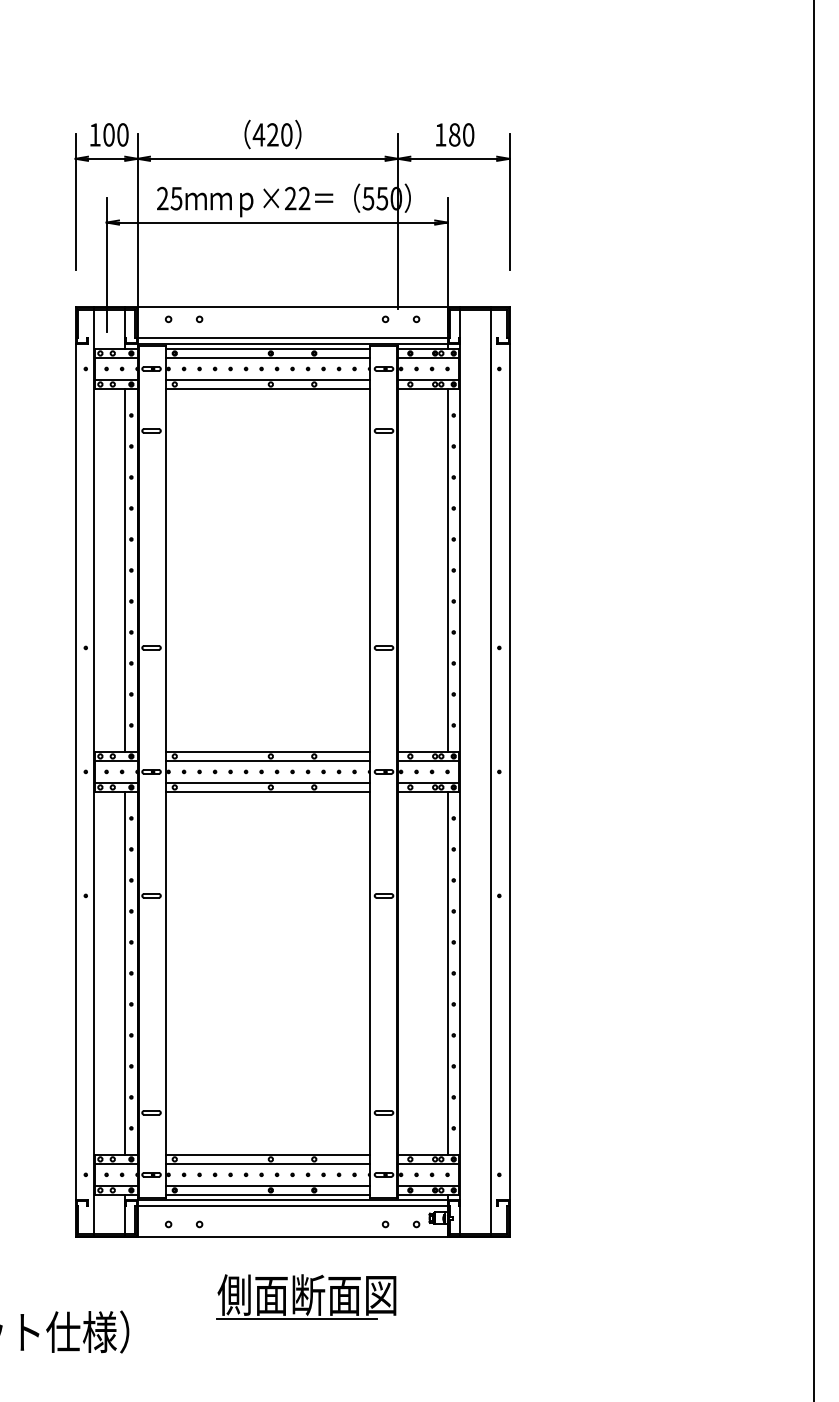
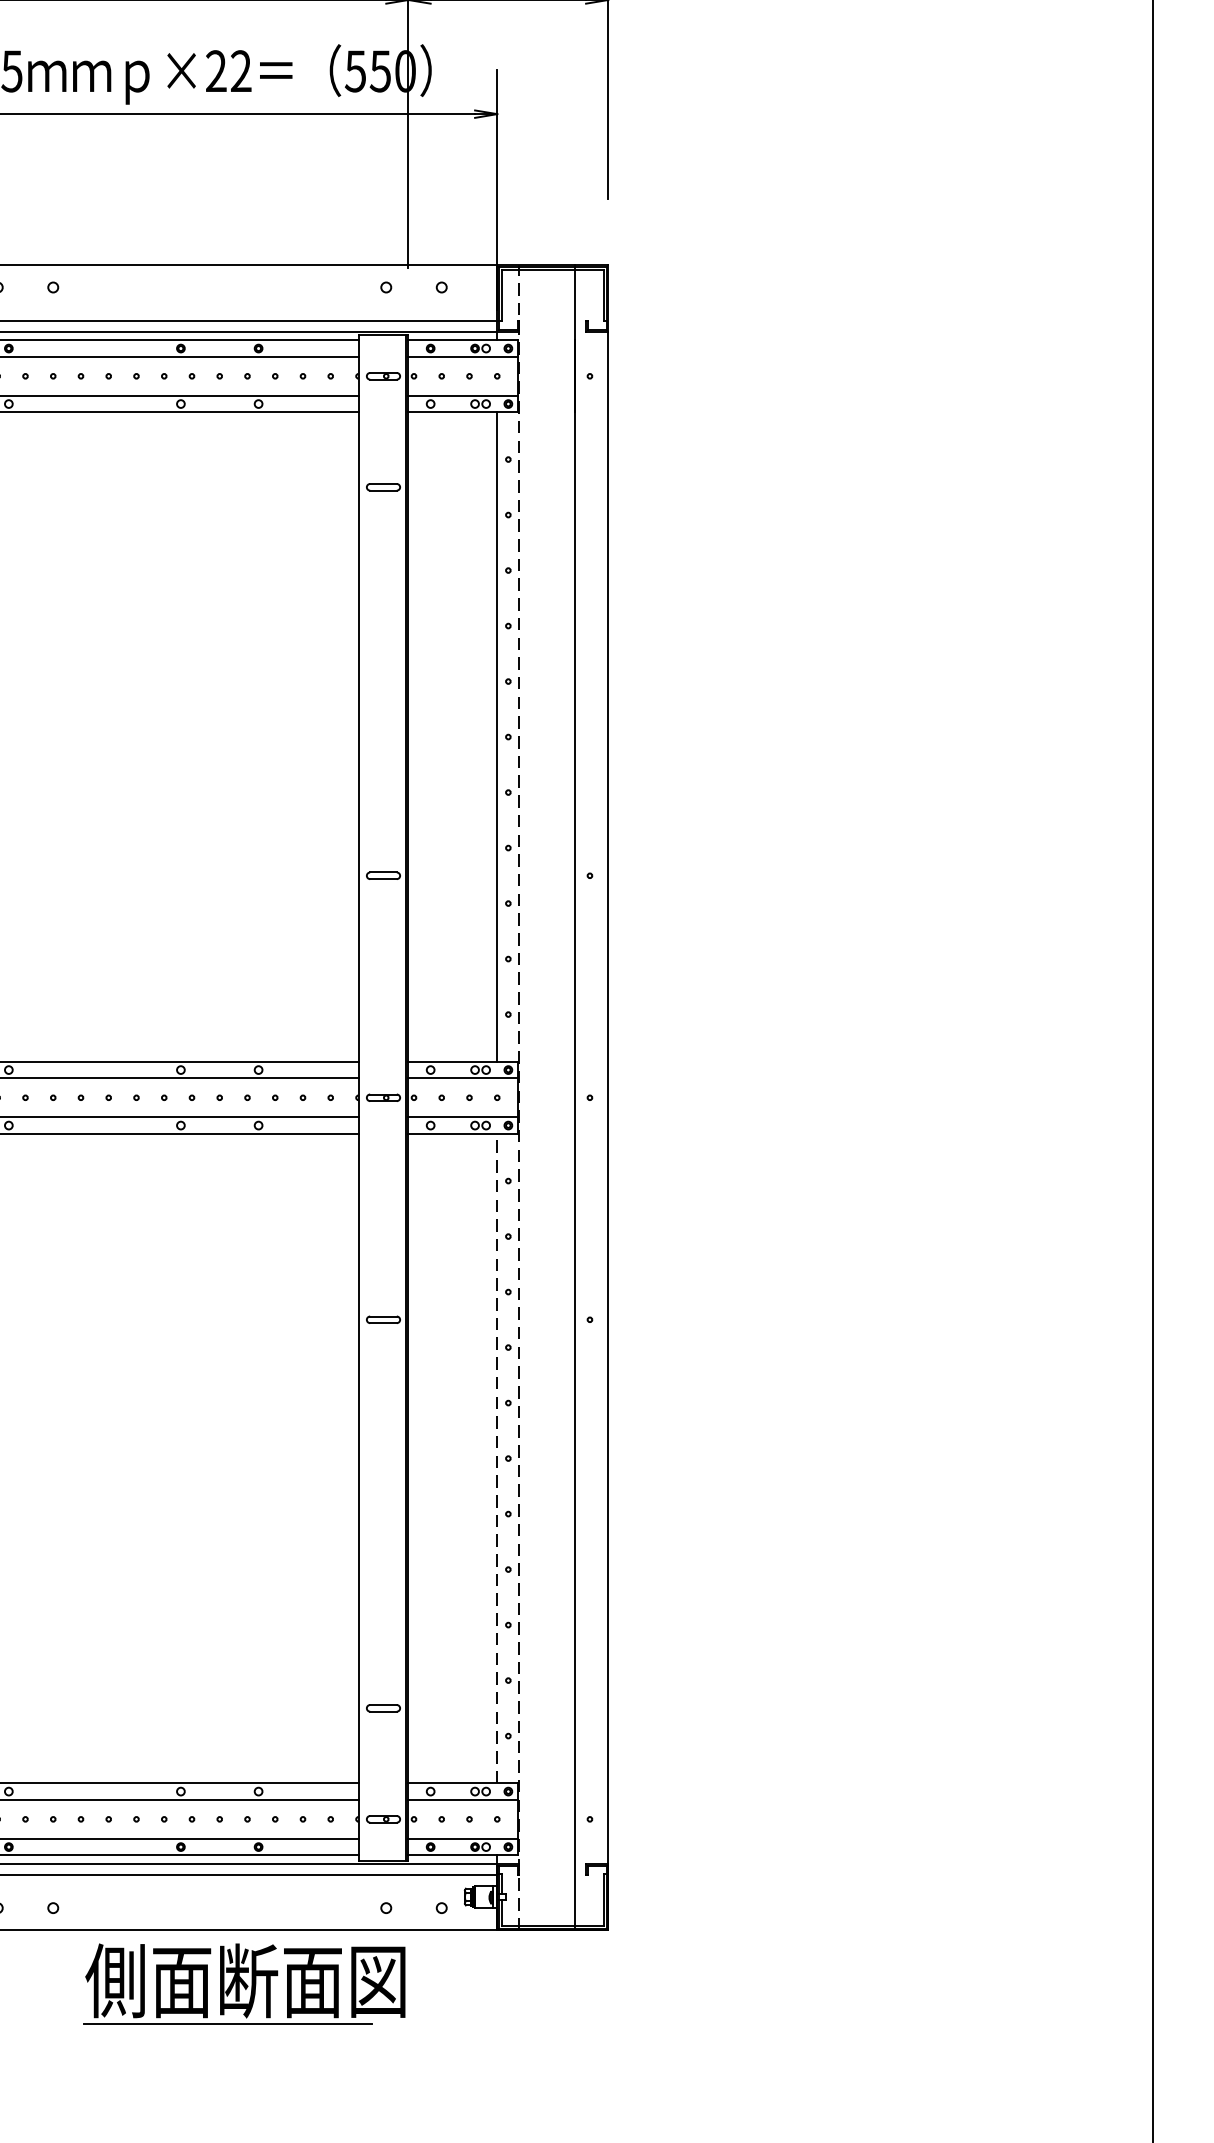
line: (459, 771) -> (518, 1097), solid -> dashed
line: (447, 972) -> (497, 1456), solid -> dashed
part: (306, 1296) -> (244, 1983), moved

